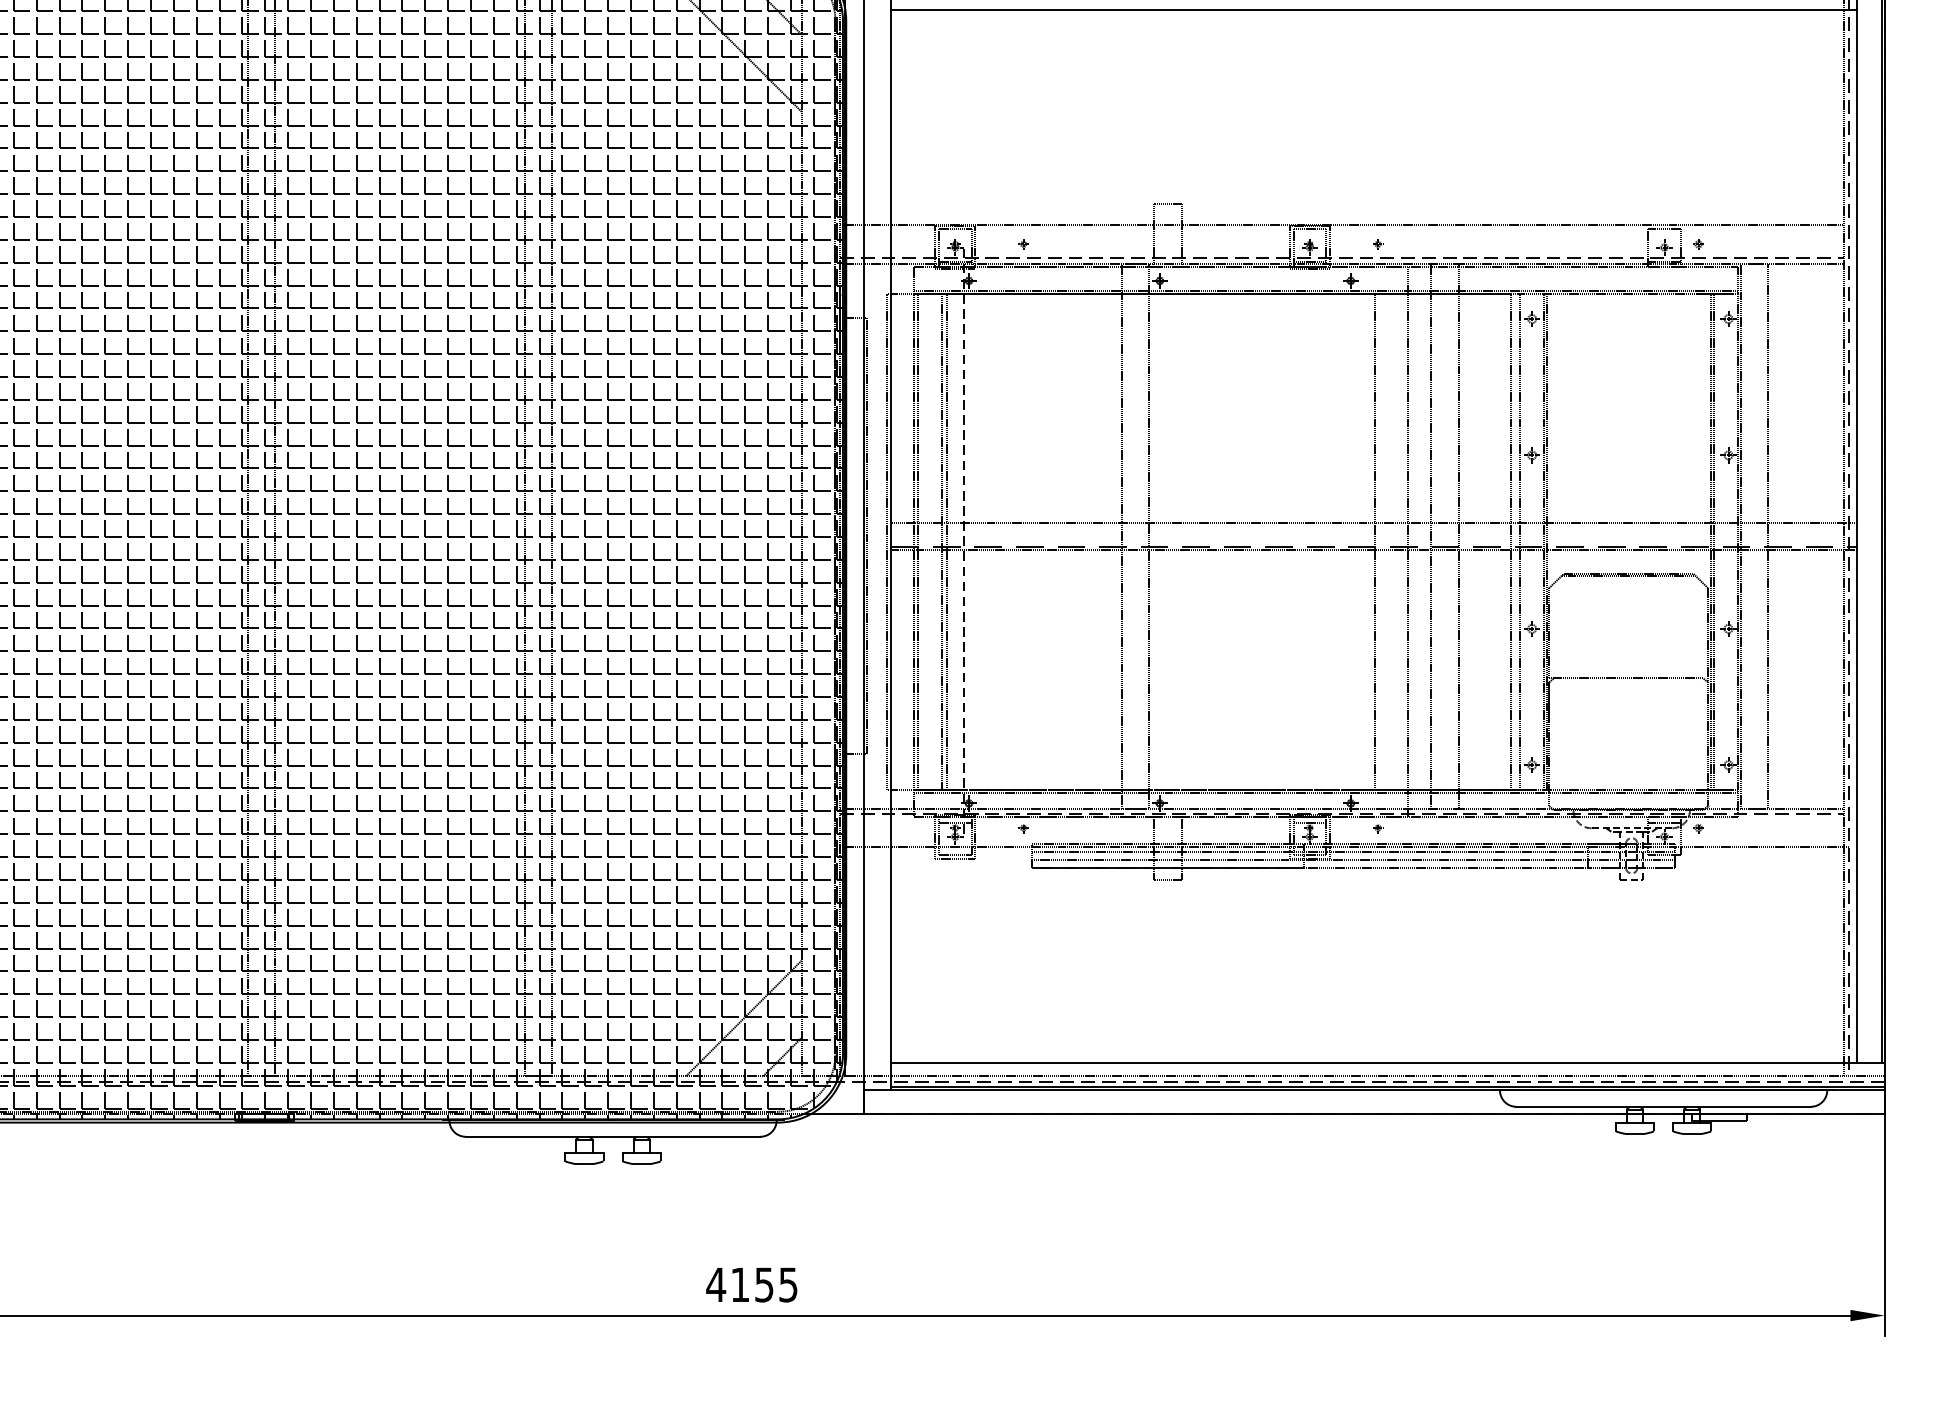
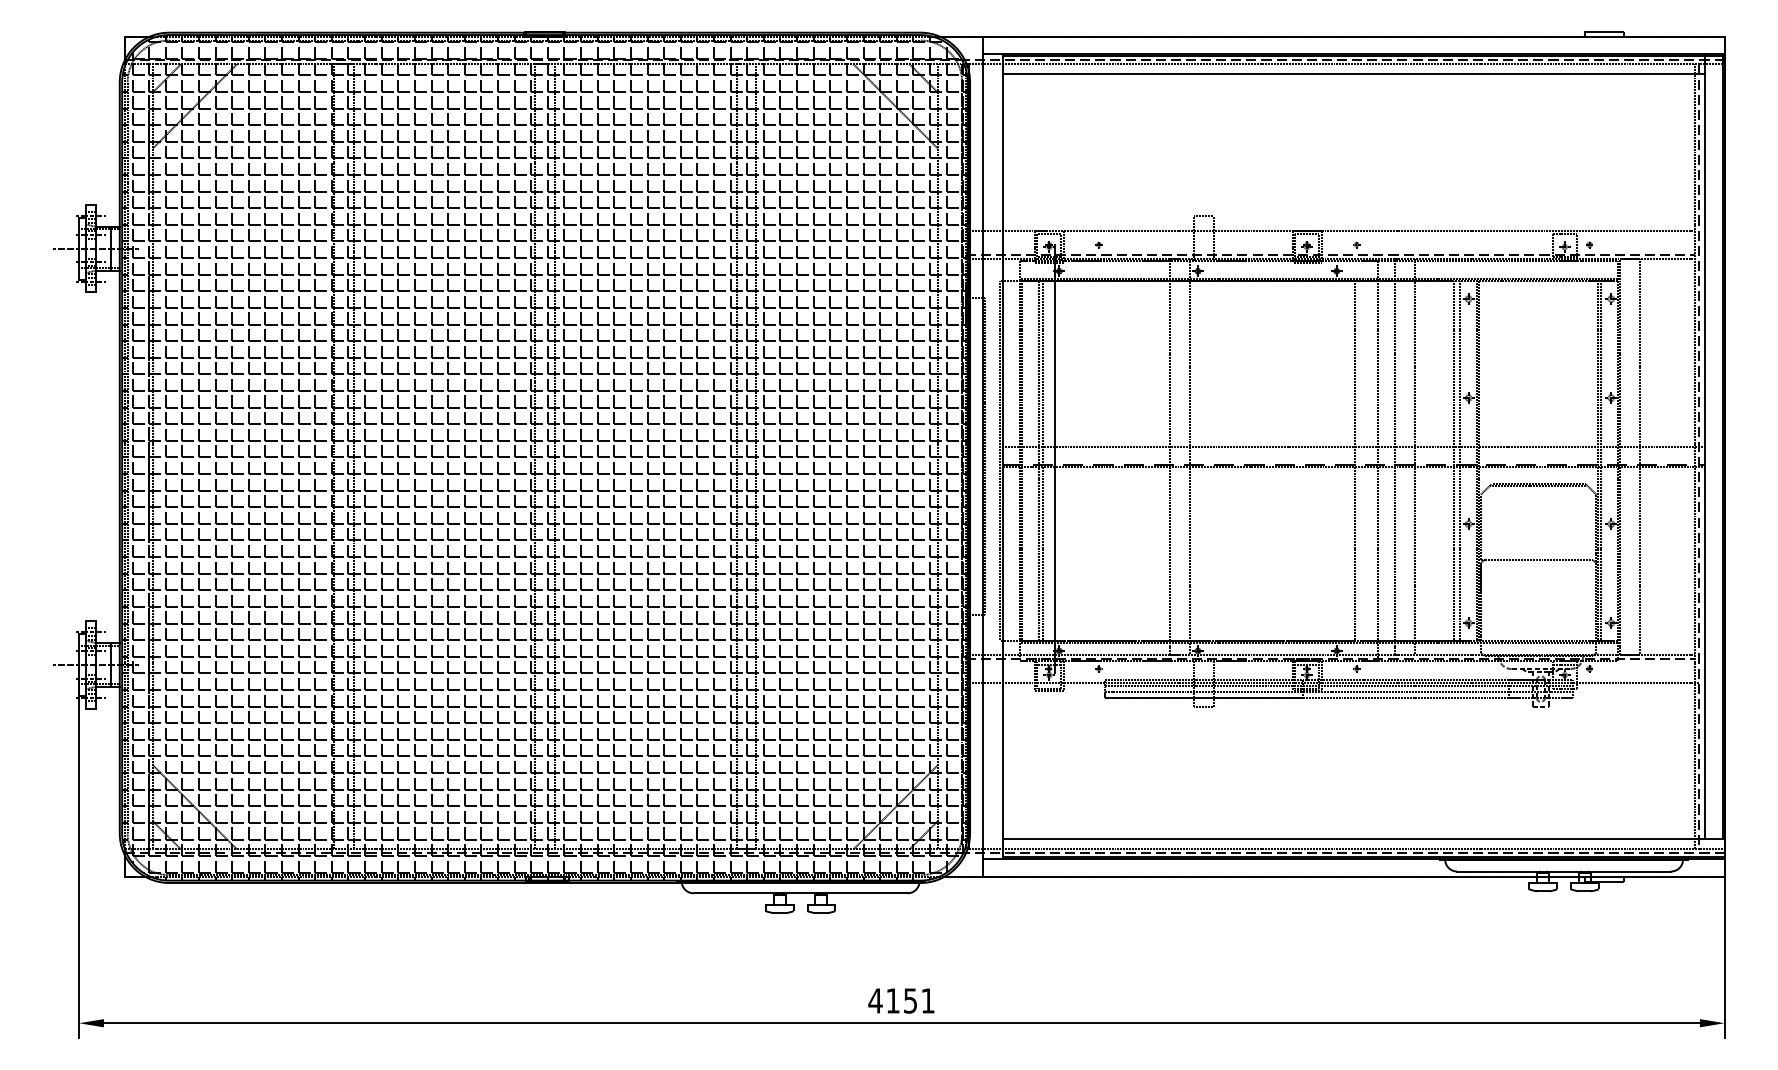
line: (963, 538) -> (1055, 458), dashed -> solid
text: (787, 1284) -> (927, 1000), 4155 -> 4151

